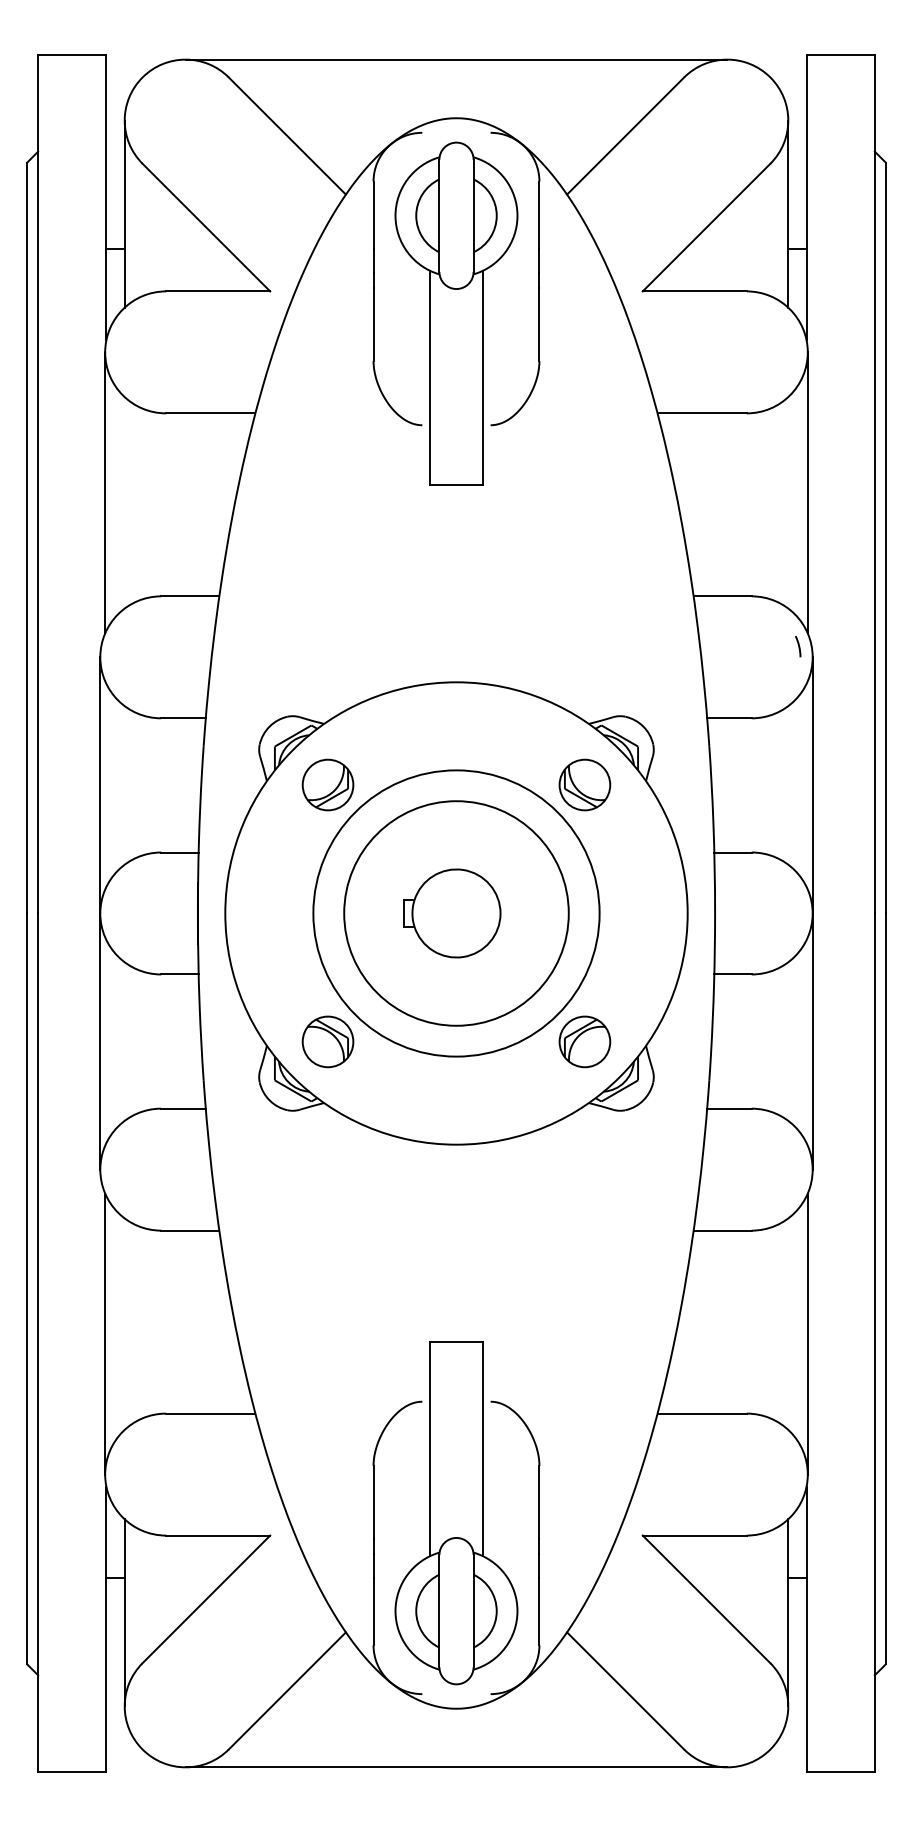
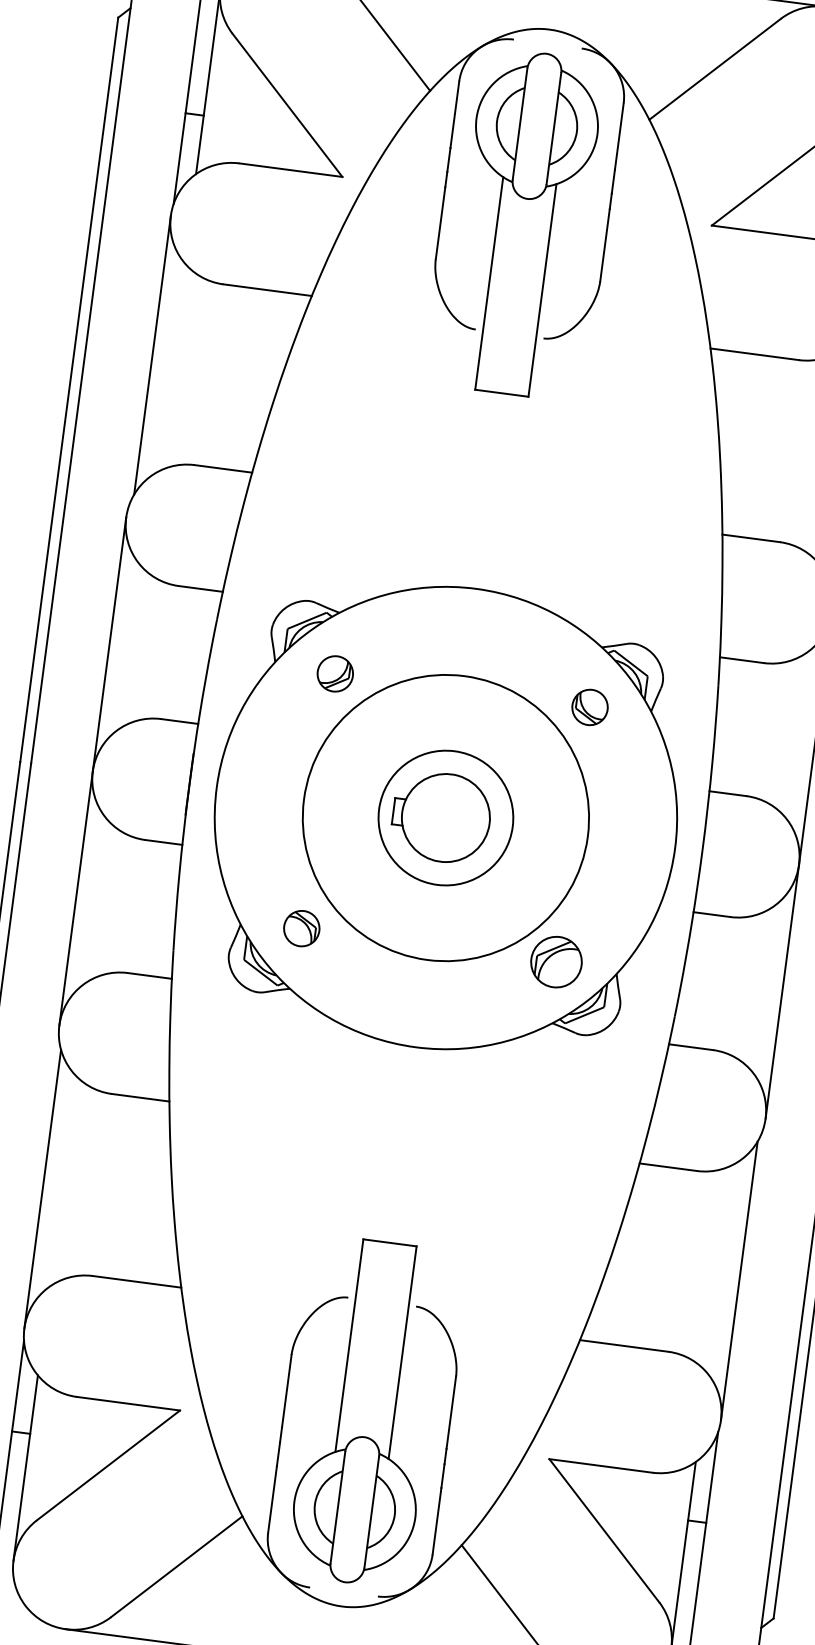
part: (327, 784) -> (334, 673), size x0.7
part: (584, 784) -> (589, 706), size x0.7
circle: (456, 913) -> (445, 818), size x0.6
part: (327, 1041) -> (301, 928), size x0.7

